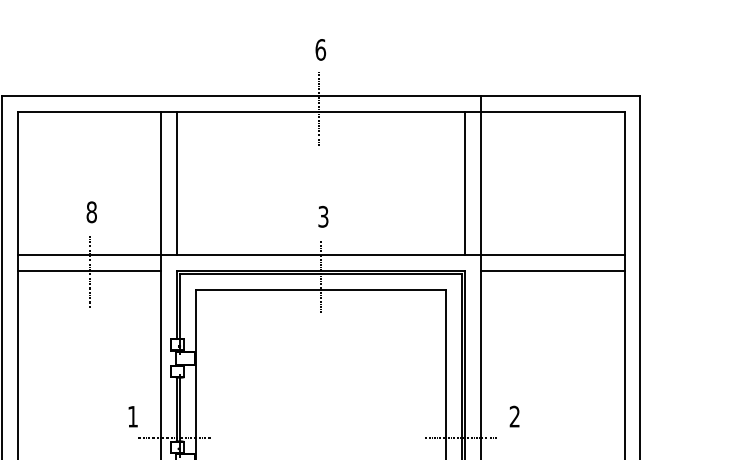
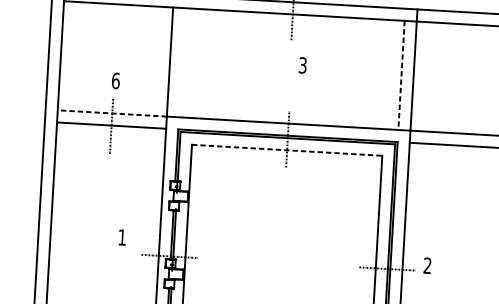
line: (177, 183) -> (182, 62), removed
line: (465, 183) -> (401, 75), solid -> dashed
text: (91, 212) -> (115, 81), 8 -> 6
text: (323, 216) -> (302, 65), moved
line: (89, 255) -> (112, 113), solid -> dashed
line: (321, 290) -> (287, 150), solid -> dashed
text: (132, 416) -> (121, 237), moved
text: (514, 416) -> (427, 265), moved

